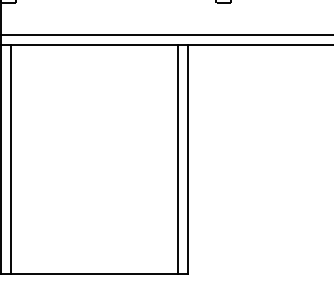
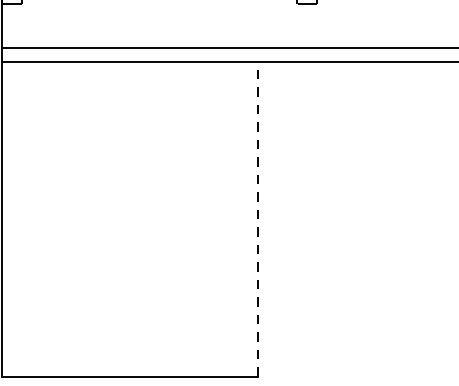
line: (11, 159) -> (15, 219), removed
line: (177, 159) -> (243, 219), removed
line: (187, 159) -> (257, 219), solid -> dashed

